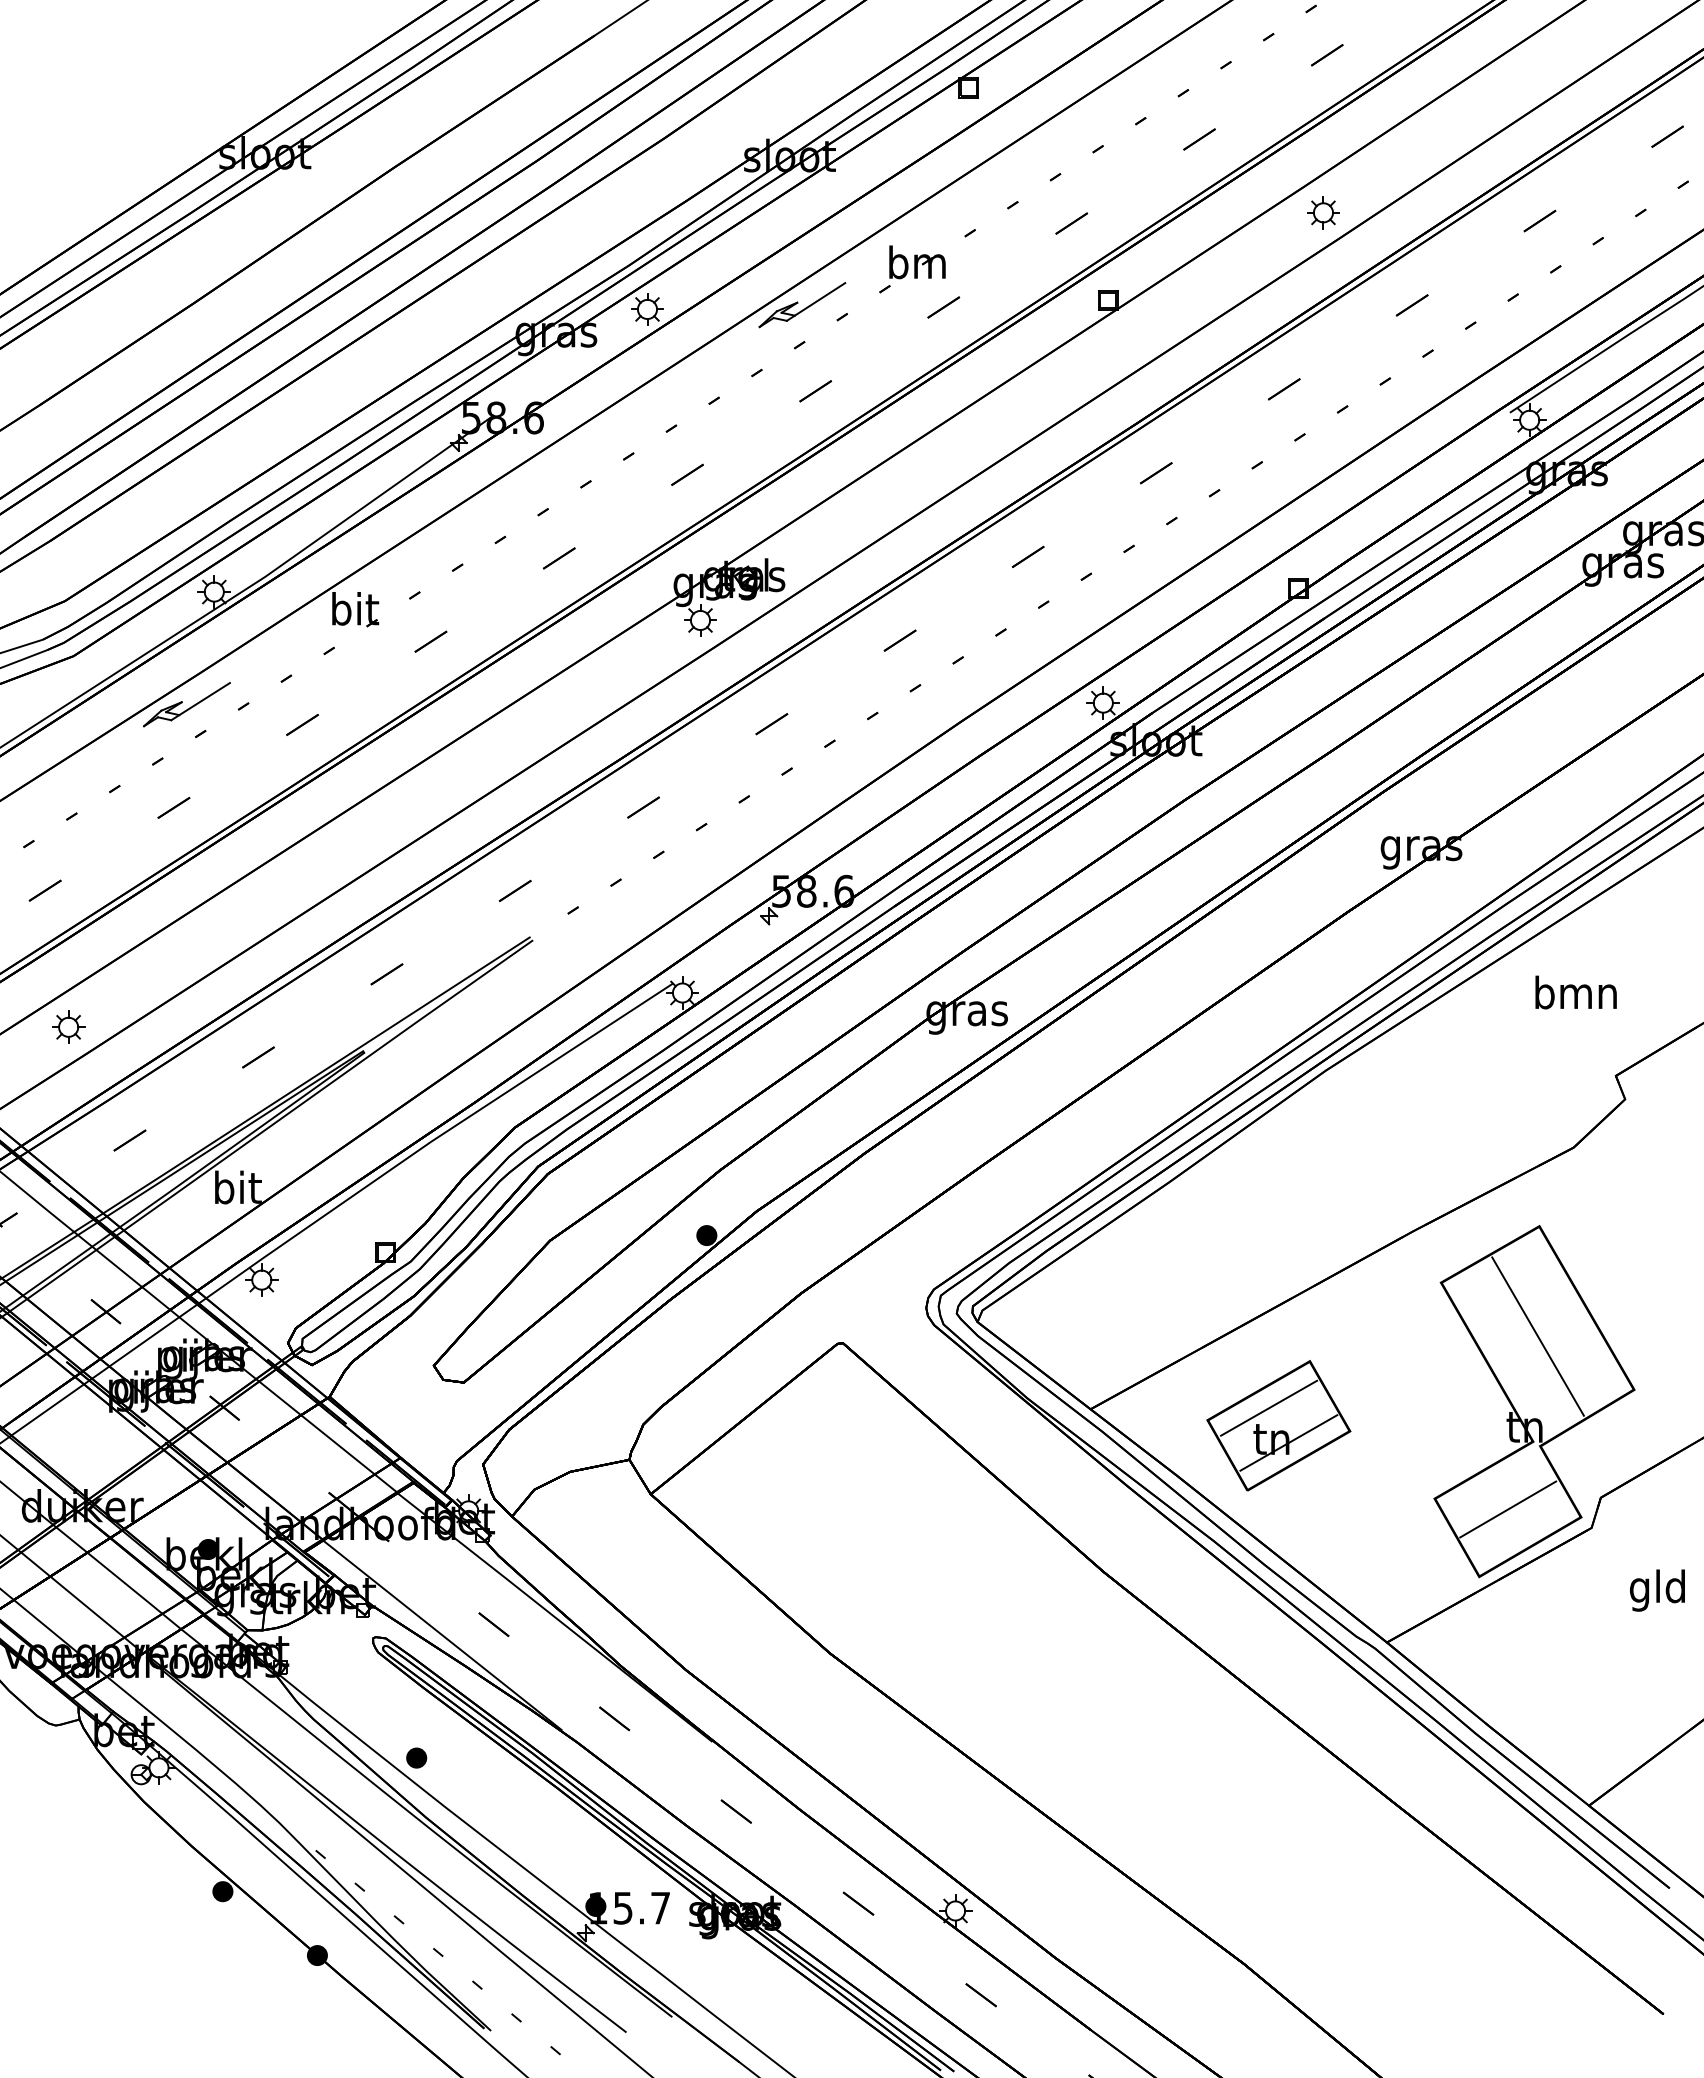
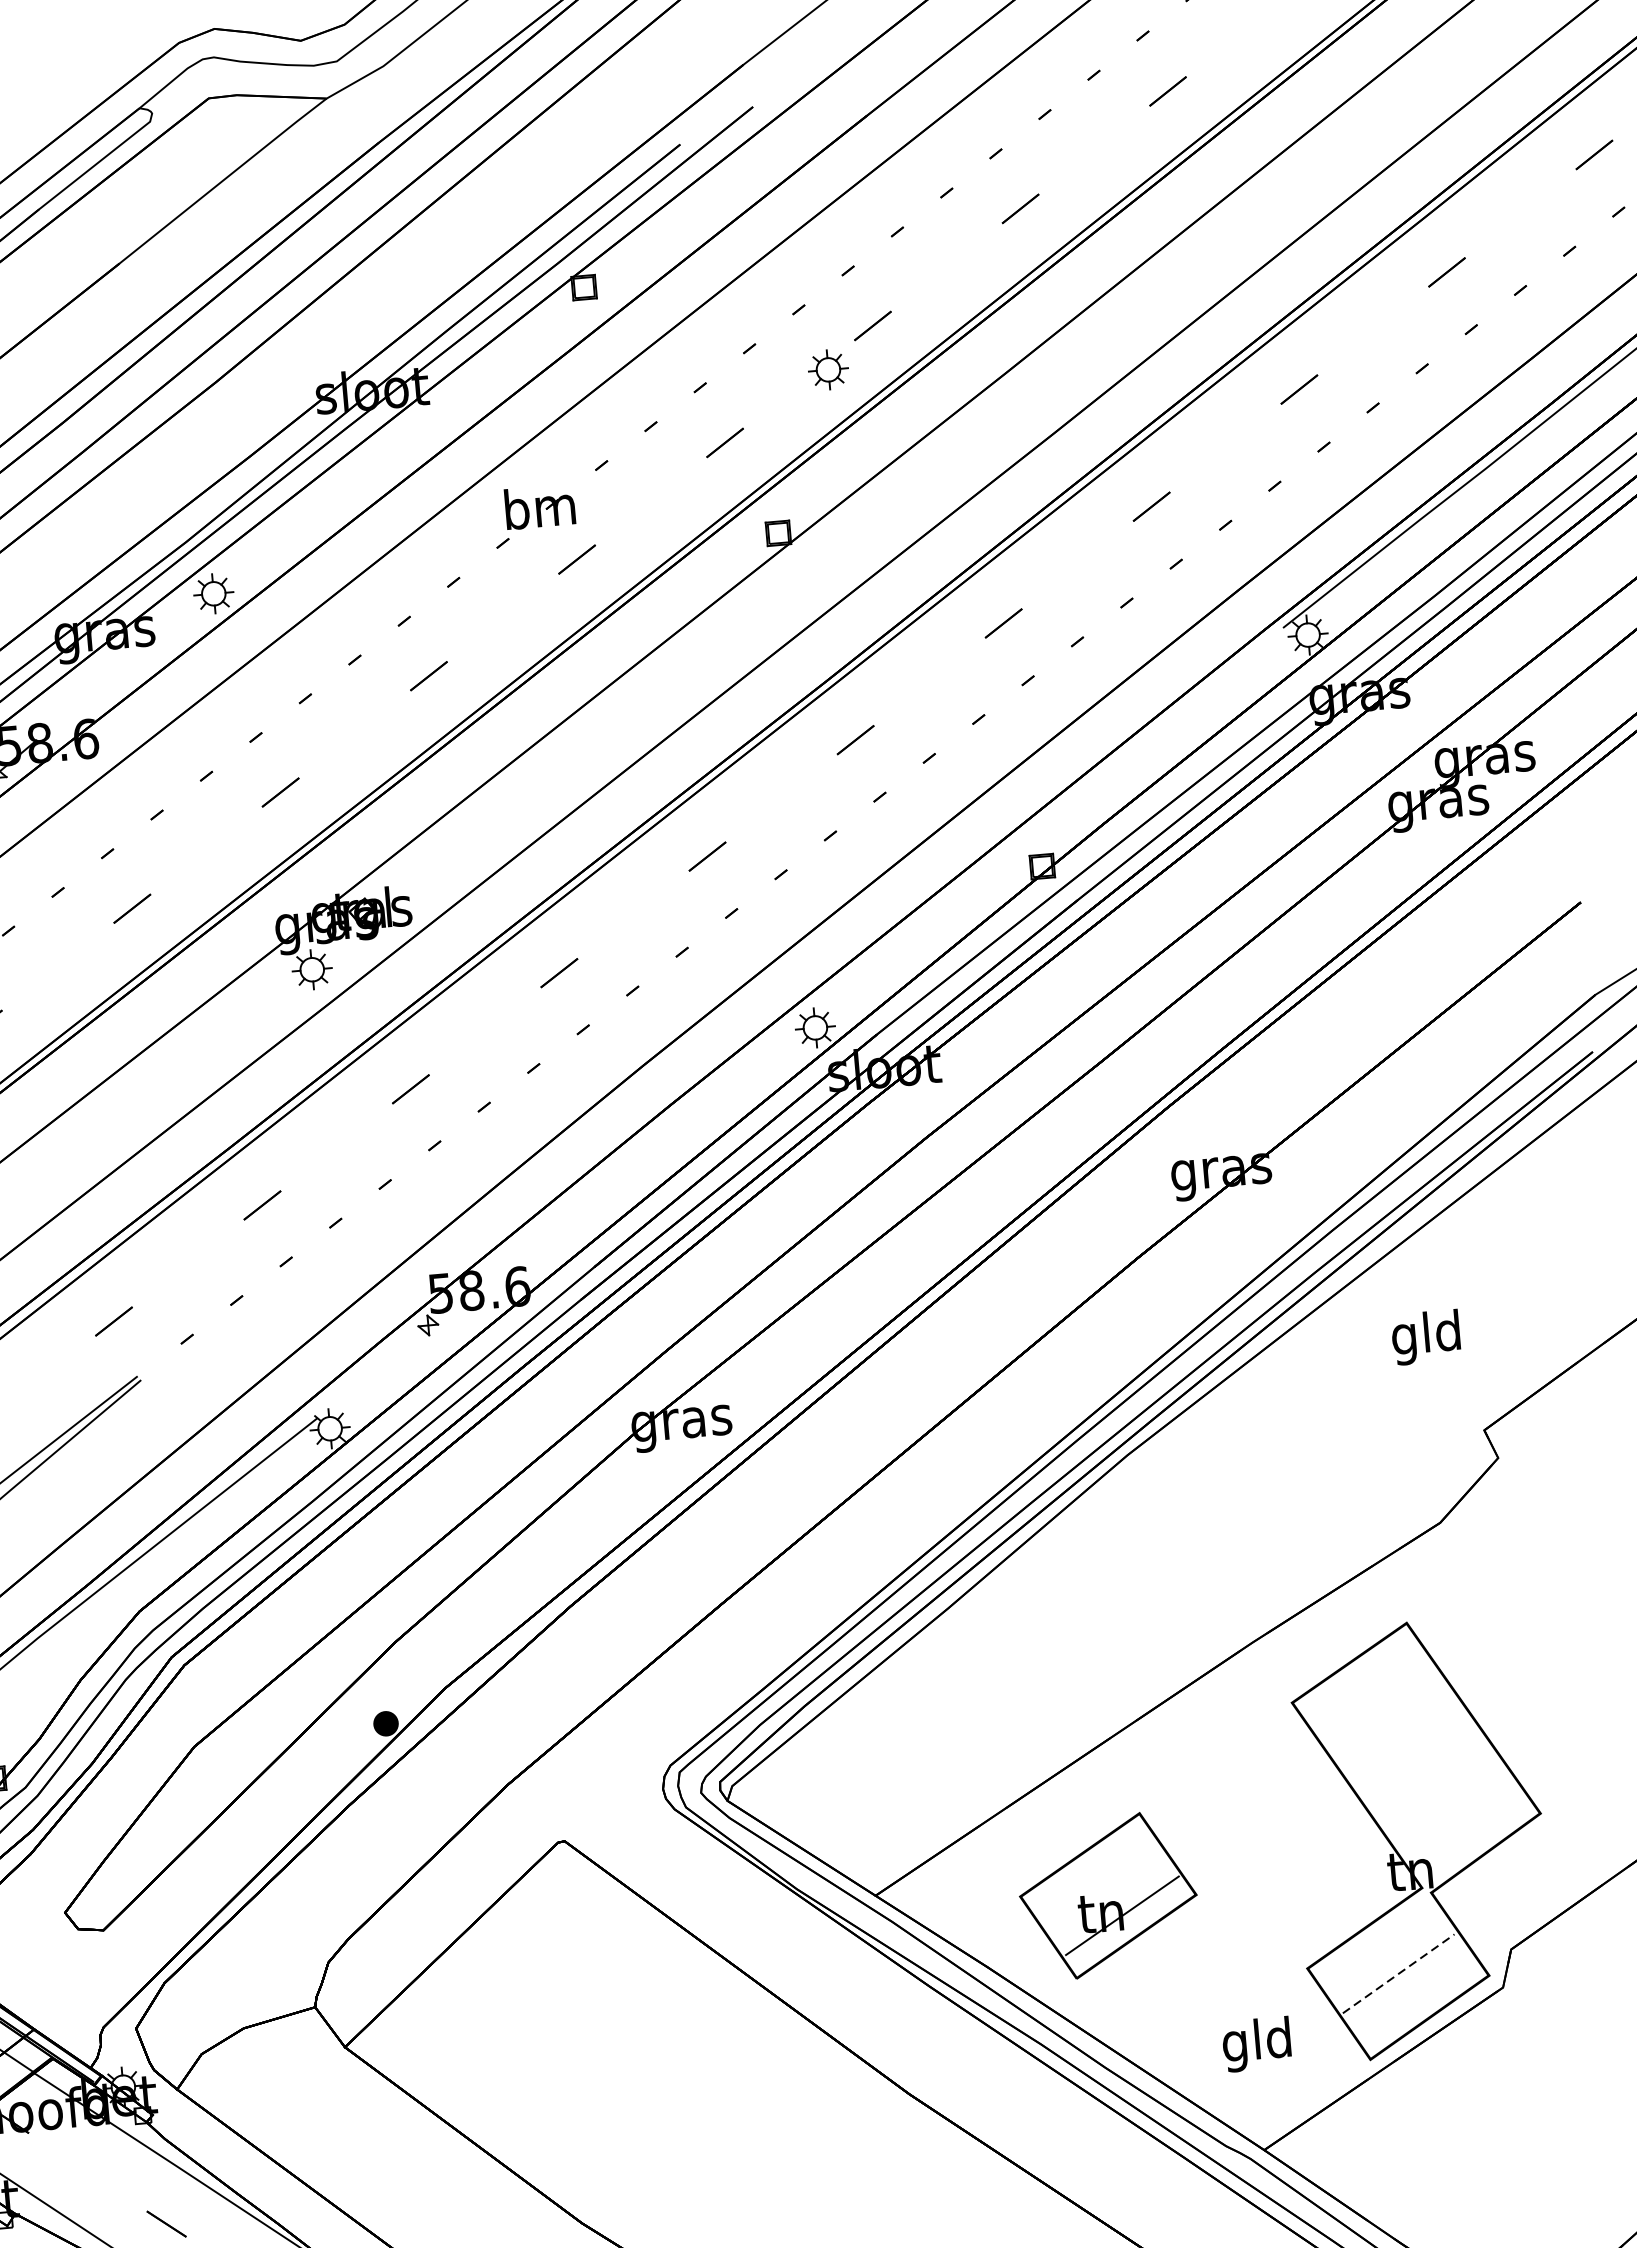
part: (1323, 212) -> (828, 369), moved
part: (802, 305) -> (403, 572), removed
text: (1575, 996) -> (1426, 1337), bmn -> gld
line: (1537, 1336) -> (1416, 1758), removed
line: (1269, 1407) -> (1094, 1874), removed
line: (1508, 1509) -> (1399, 1973), solid -> dashed
text: (1656, 1590) -> (1255, 2044), moved

